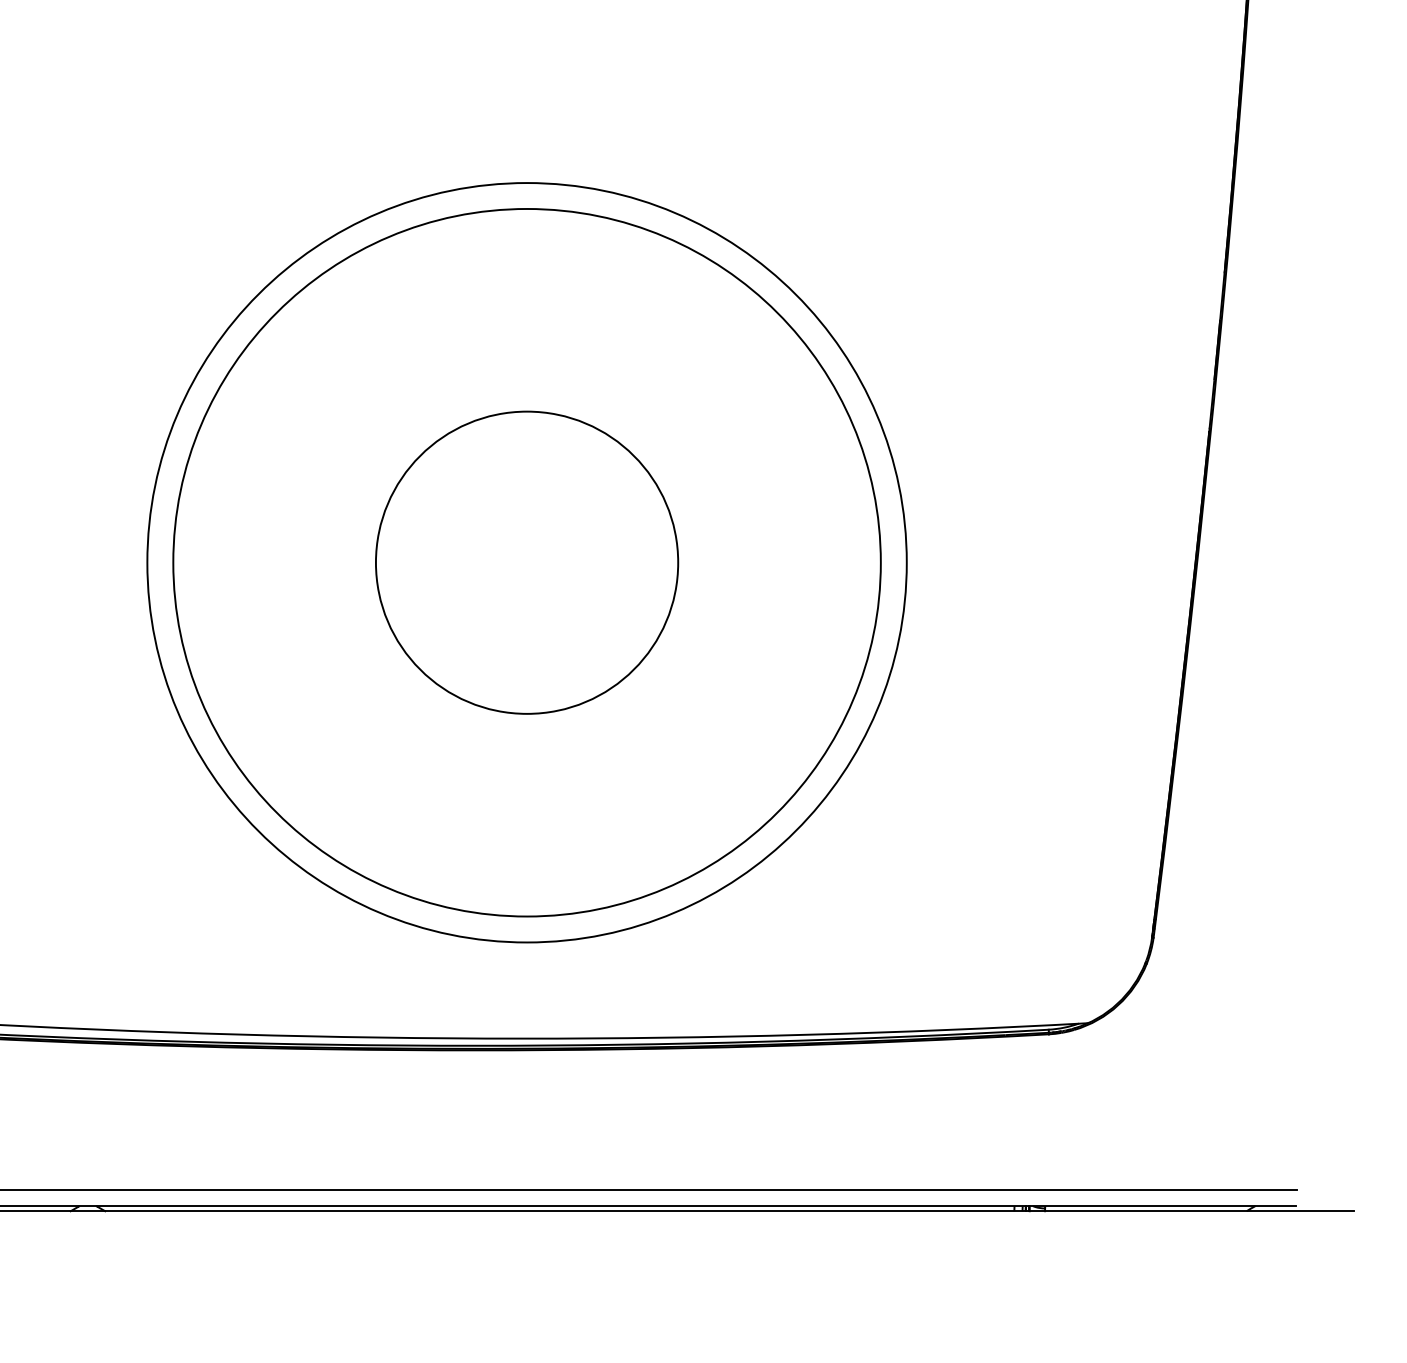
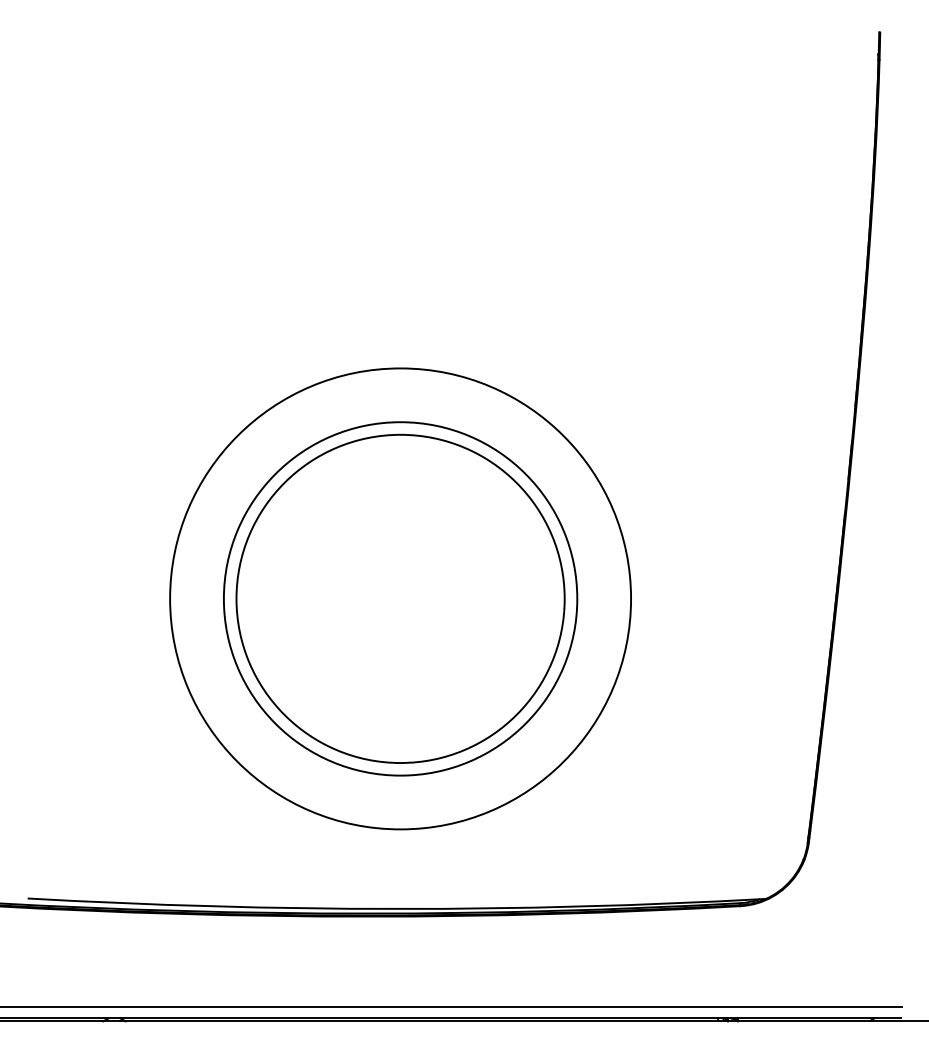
circle: (526, 562) -> (400, 598), size x0.71
circle: (526, 562) -> (400, 598), size x1.67

